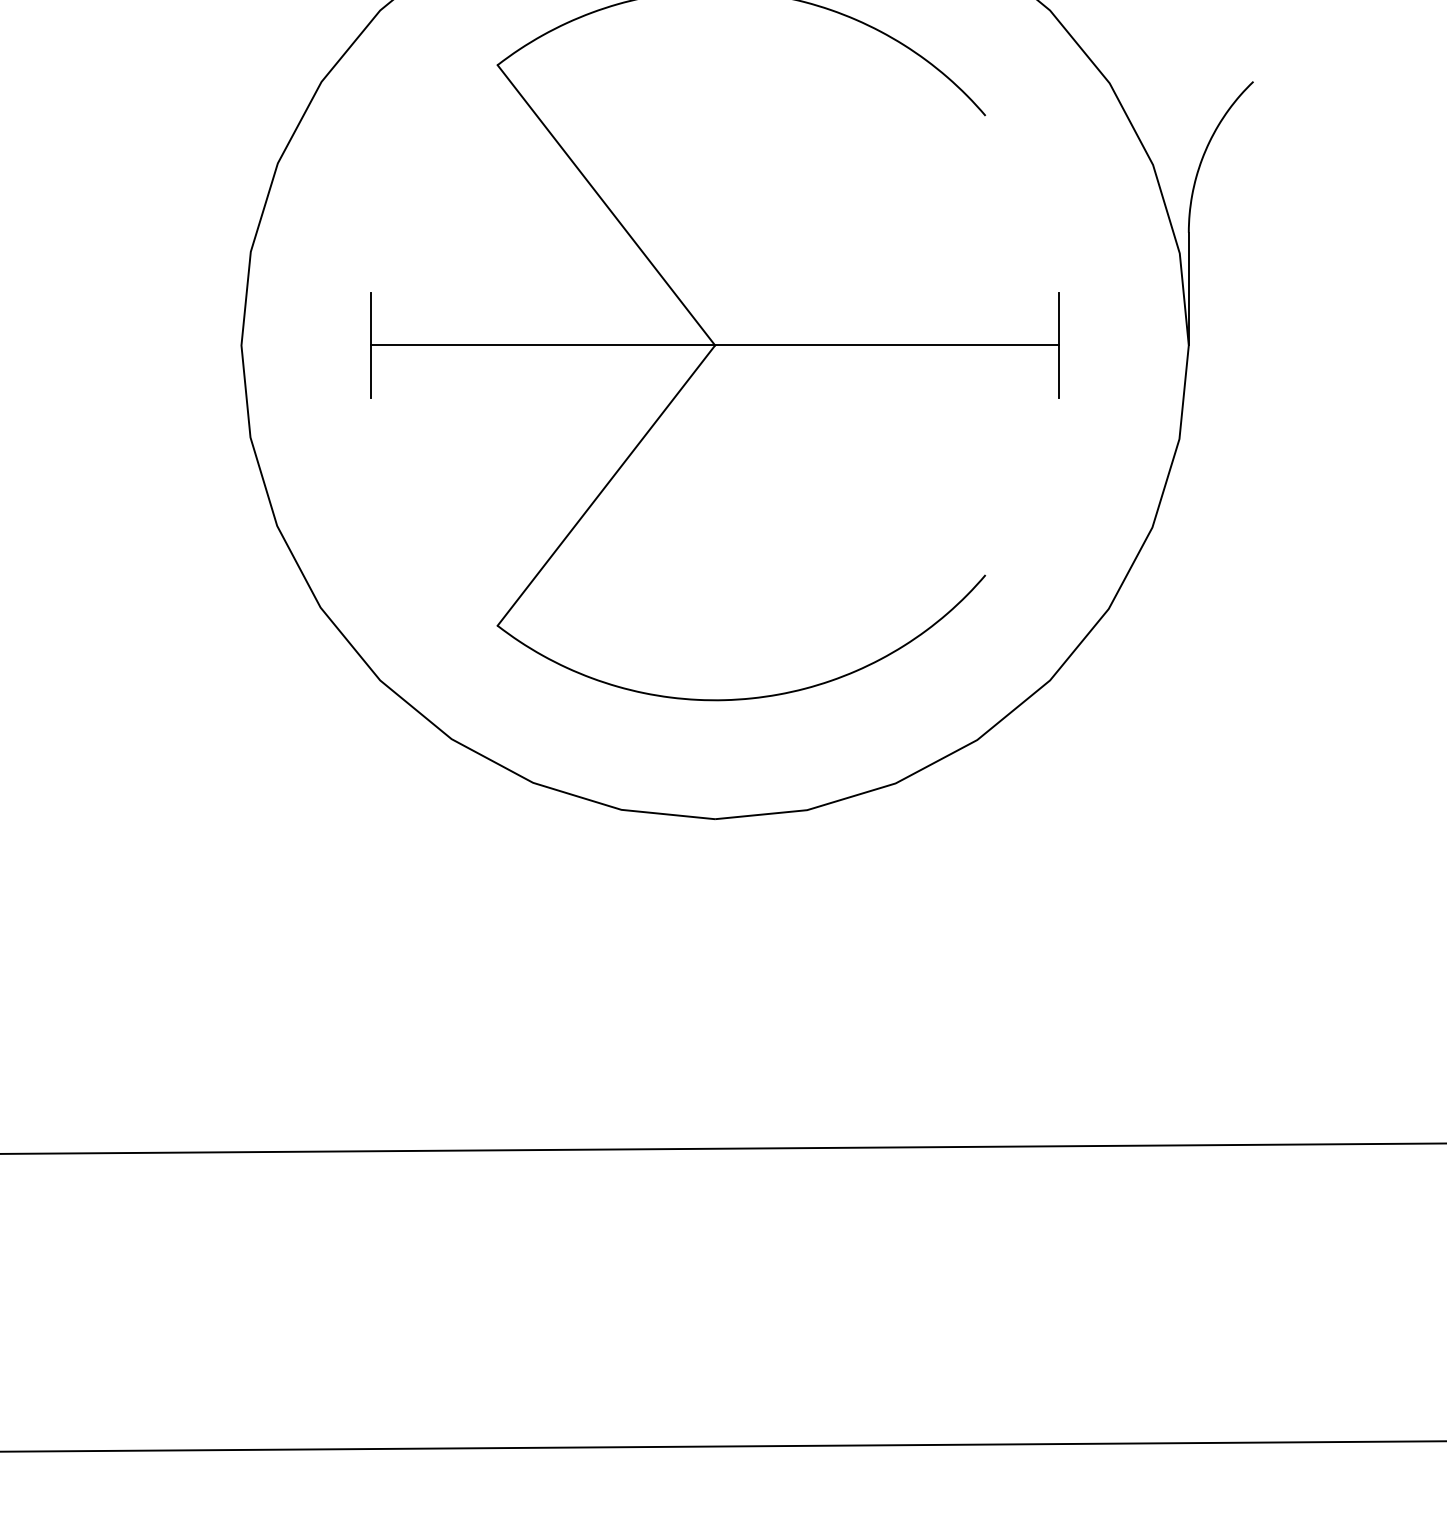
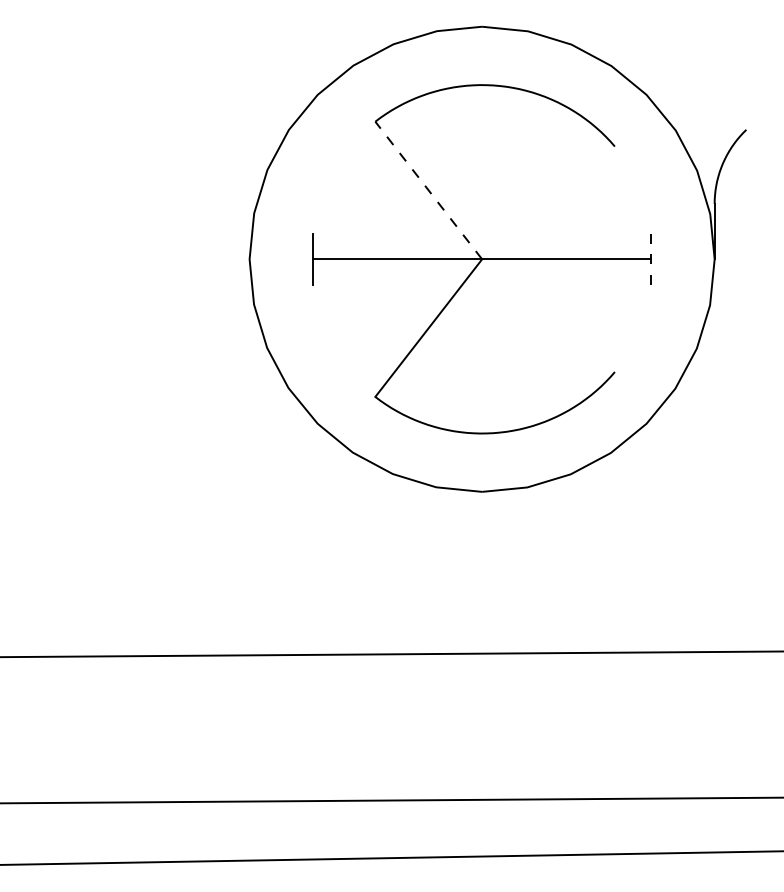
line: (605, 205) -> (428, 190), solid -> dashed
line: (1060, 345) -> (651, 259), solid -> dashed

